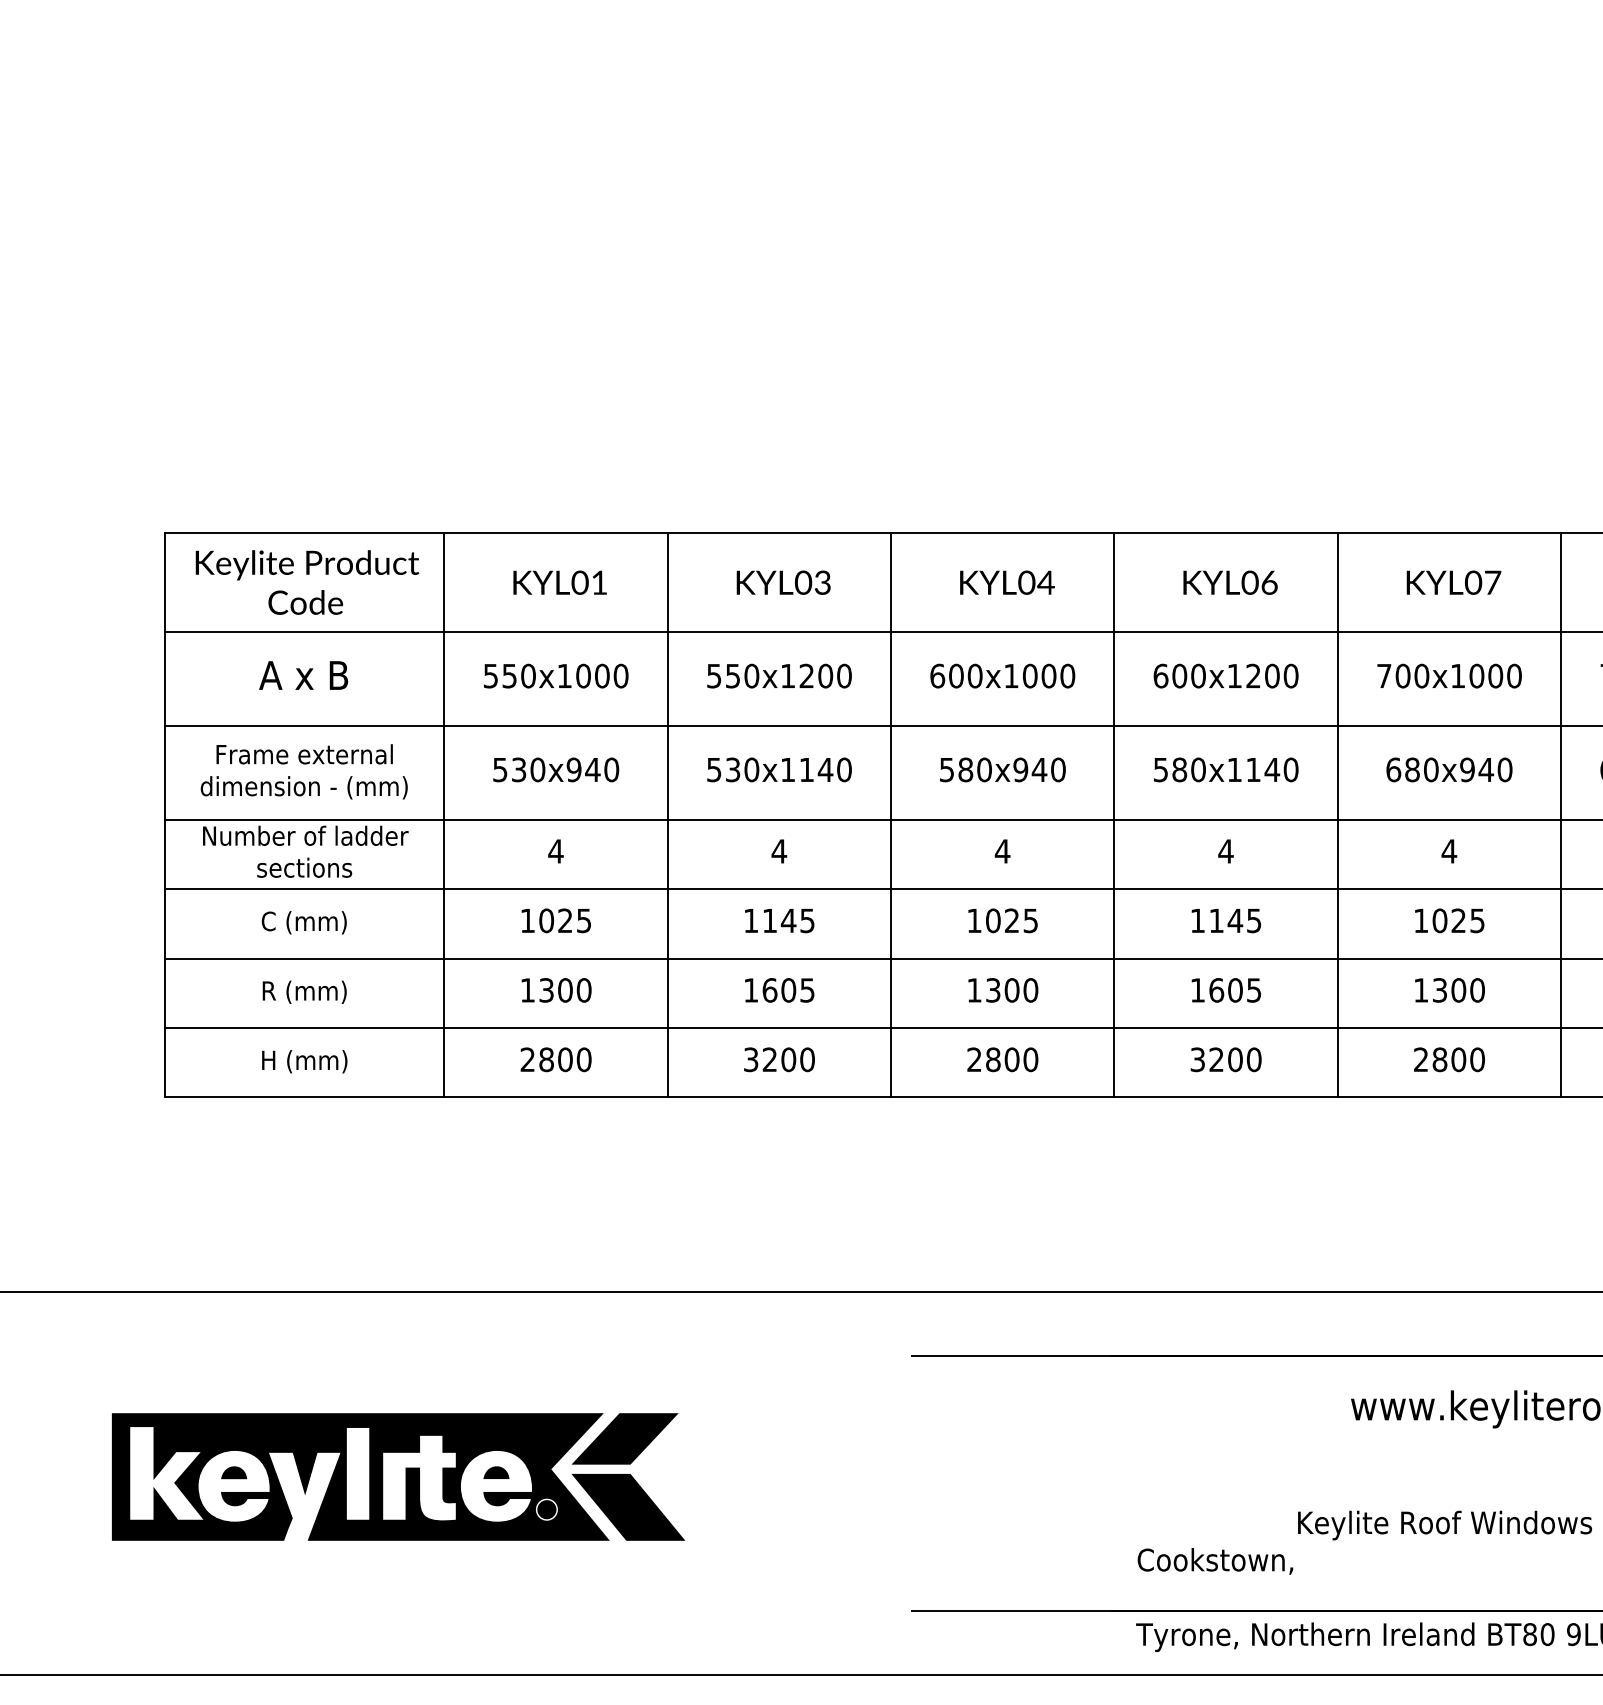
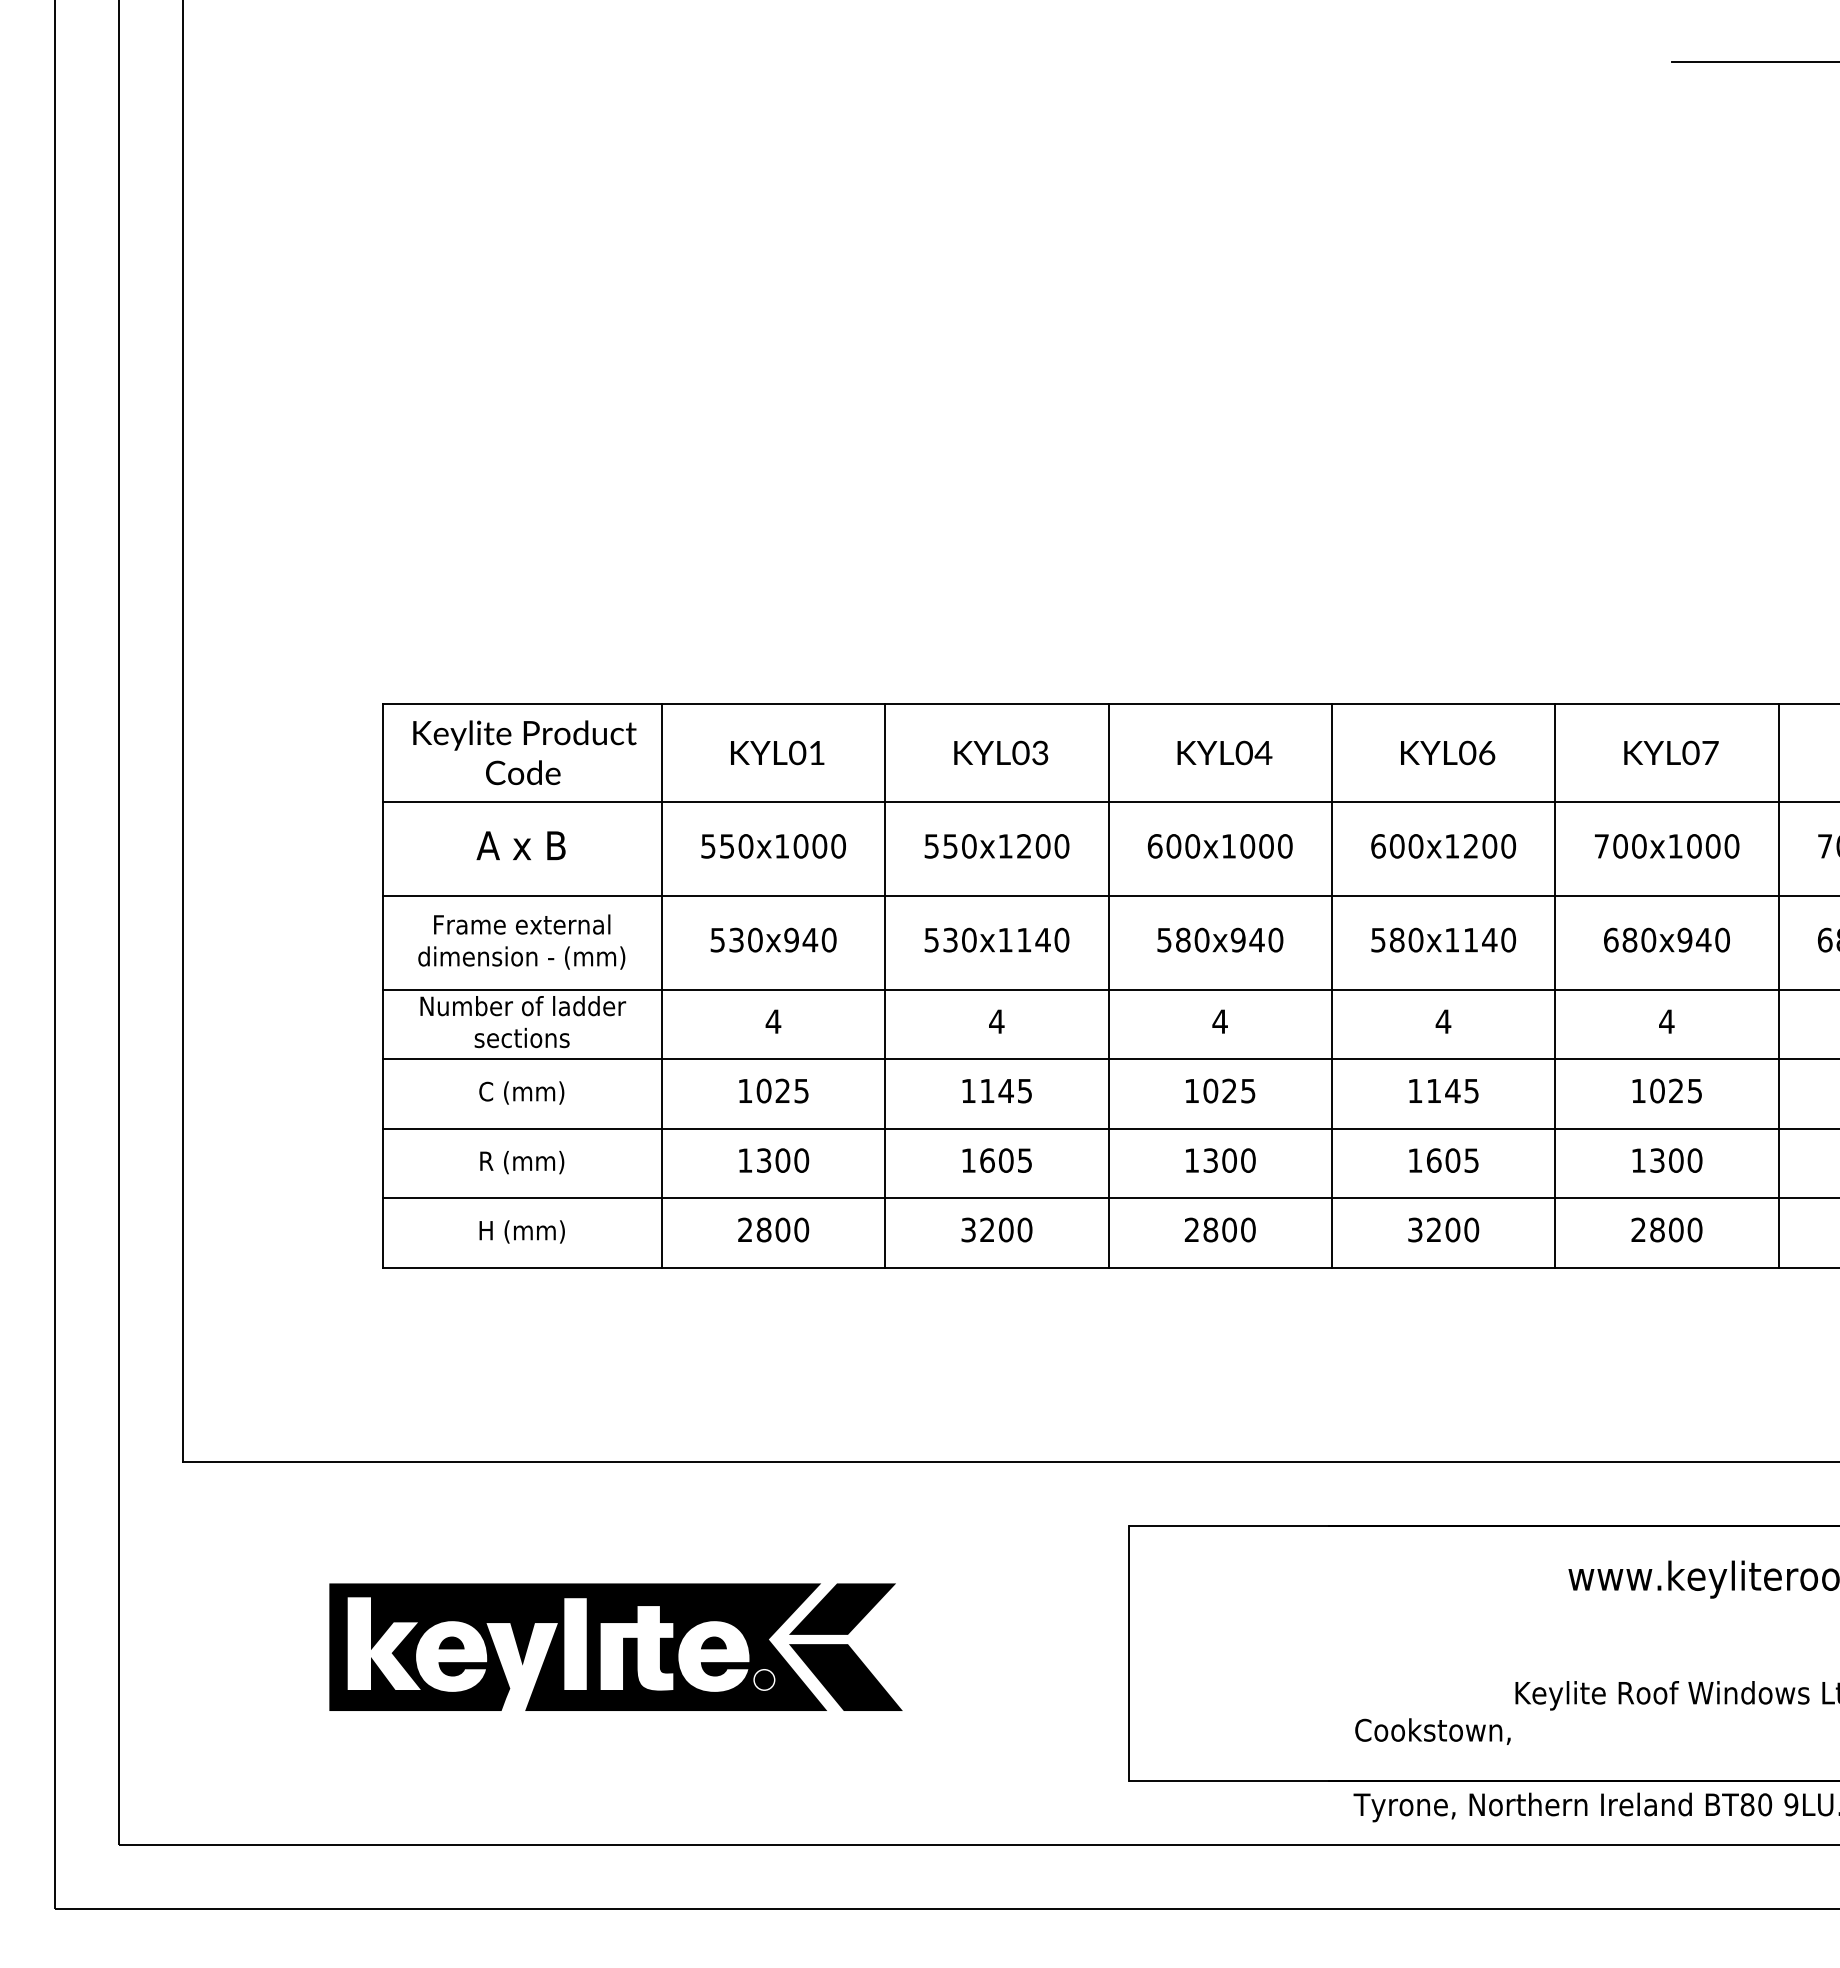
line: (911, 1483) -> (1128, 1653), added

